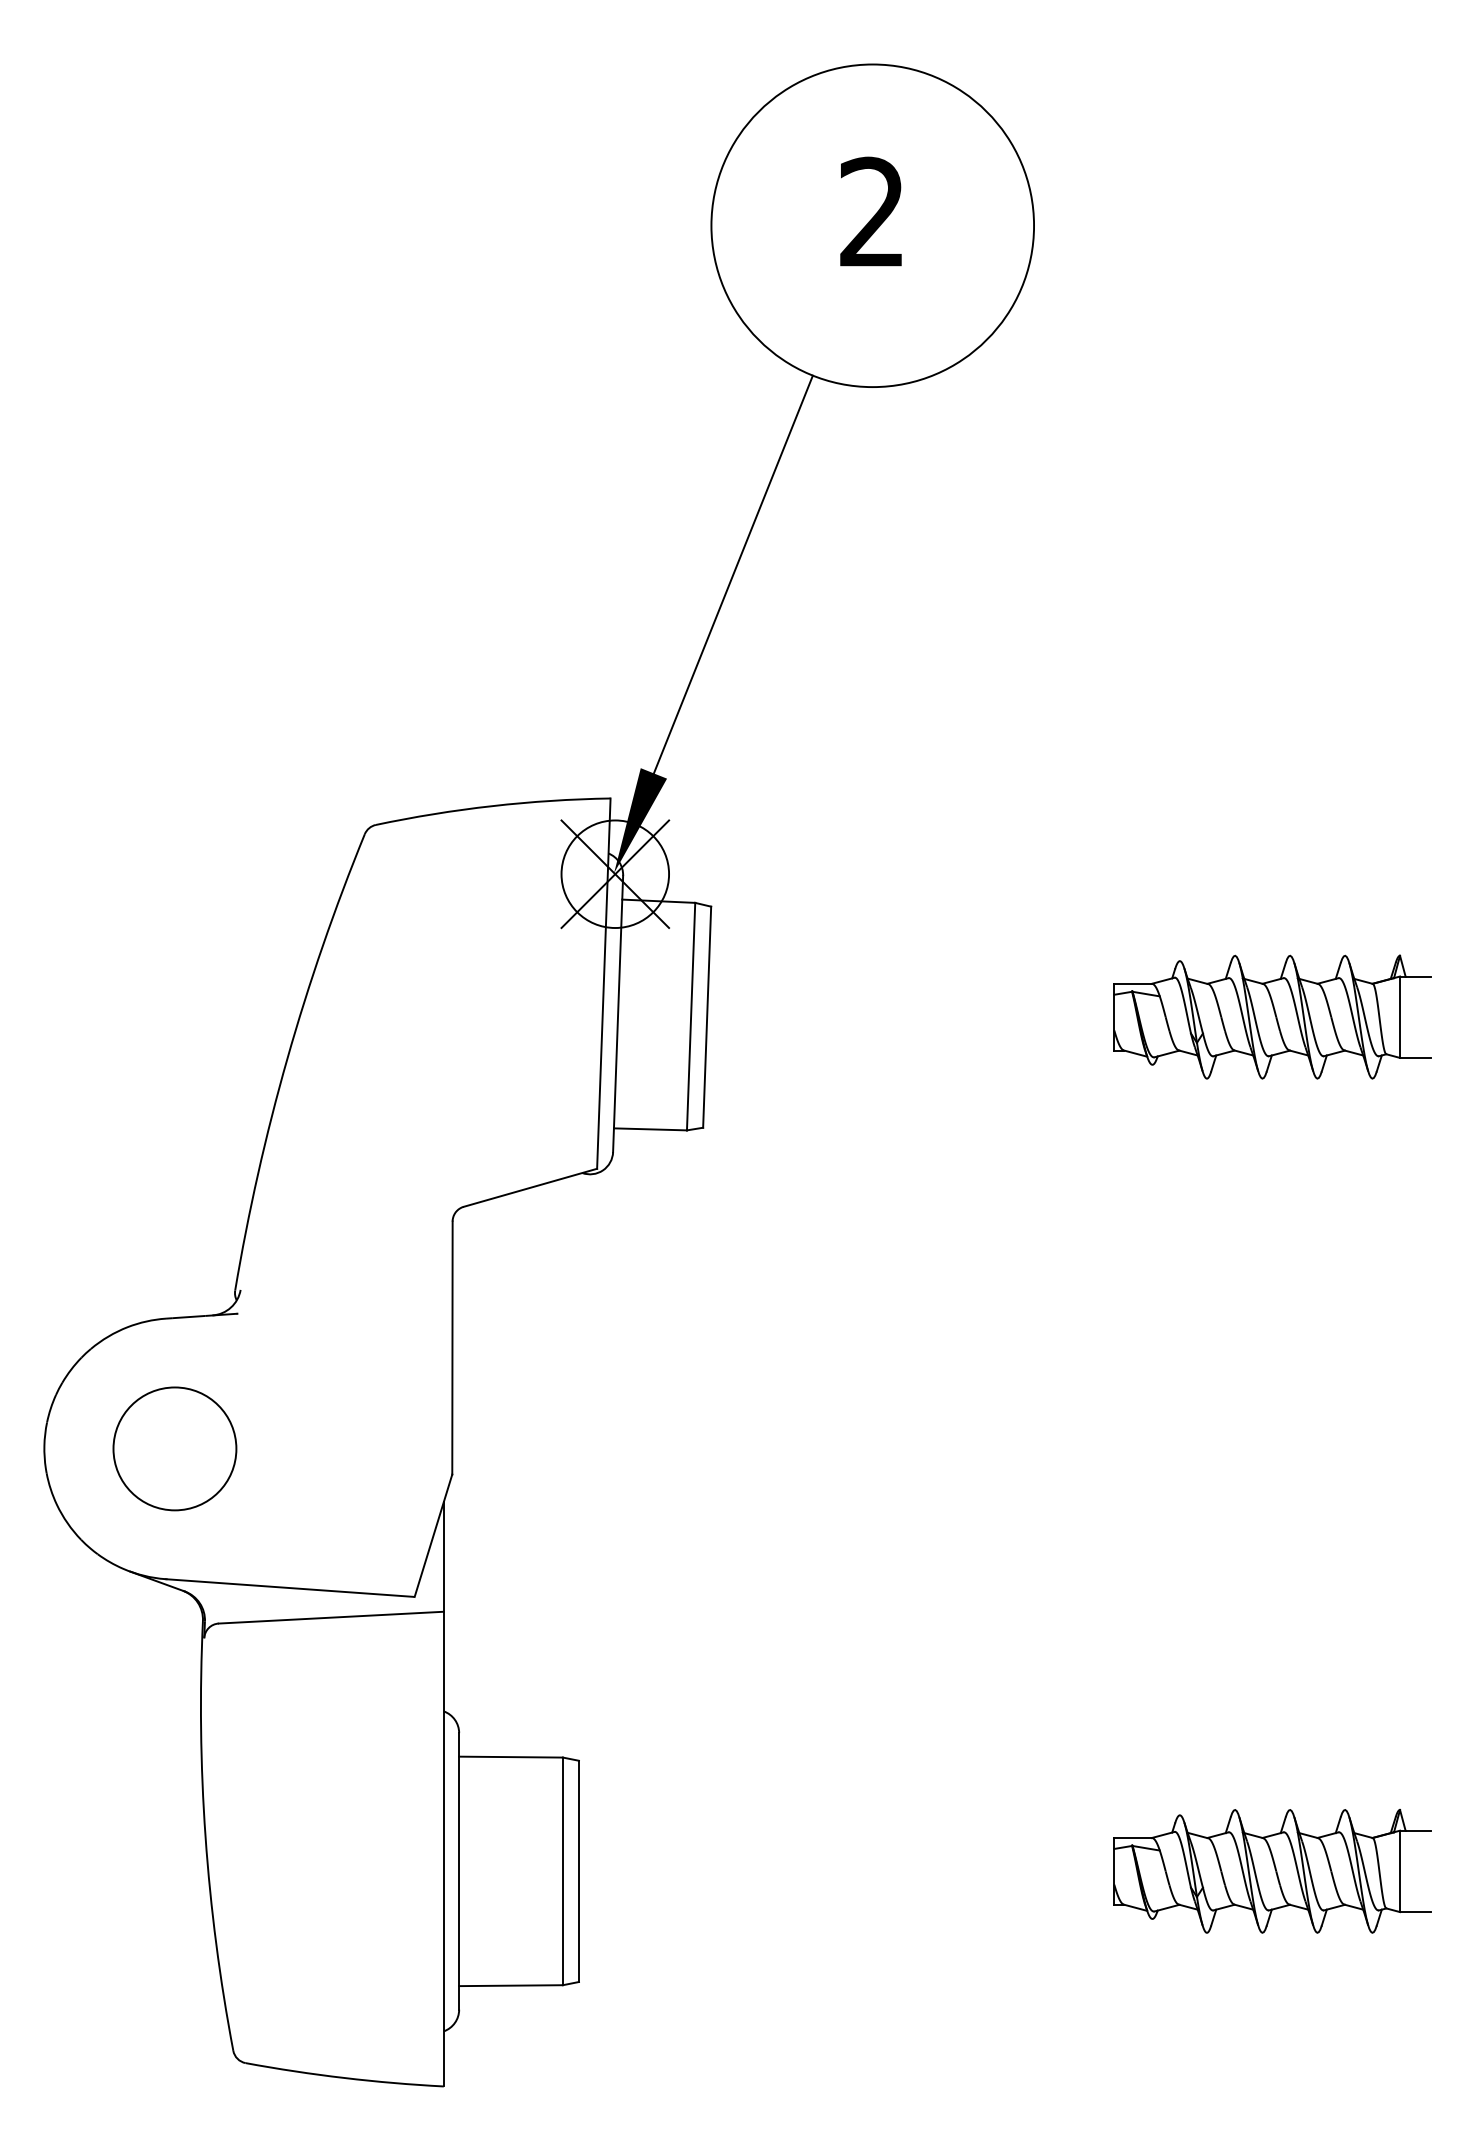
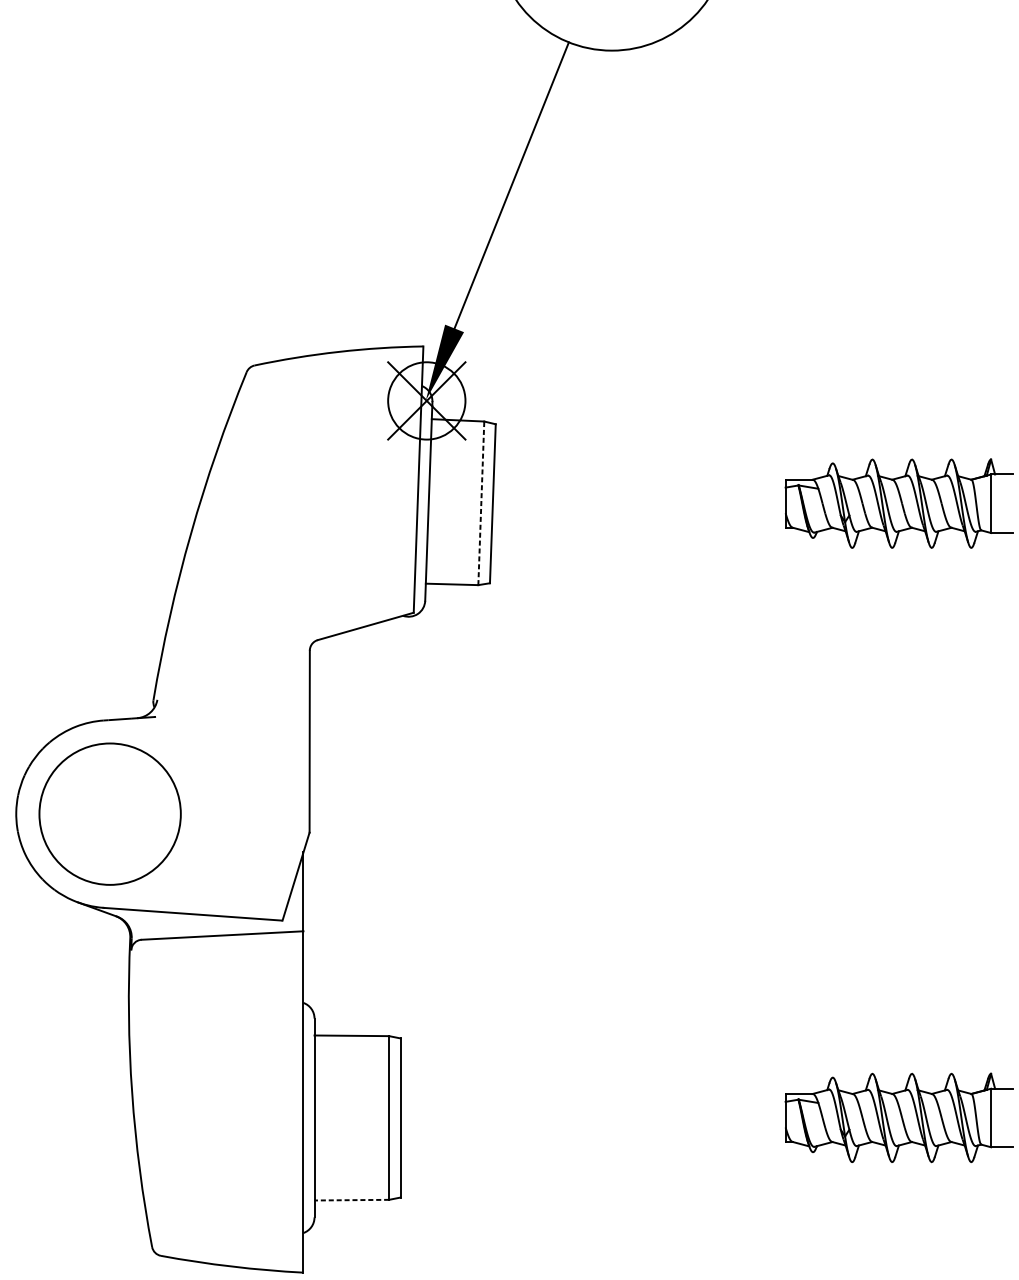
line: (691, 1016) -> (481, 503), solid -> dashed
circle: (174, 1448) -> (109, 813), size x1.6
line: (511, 1985) -> (352, 1200), solid -> dashed

